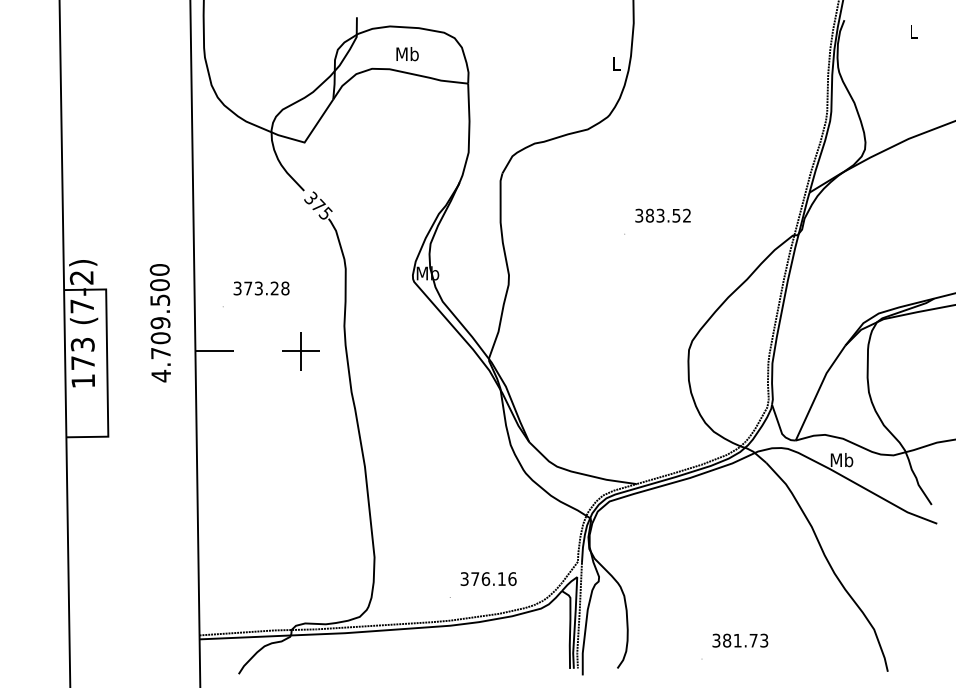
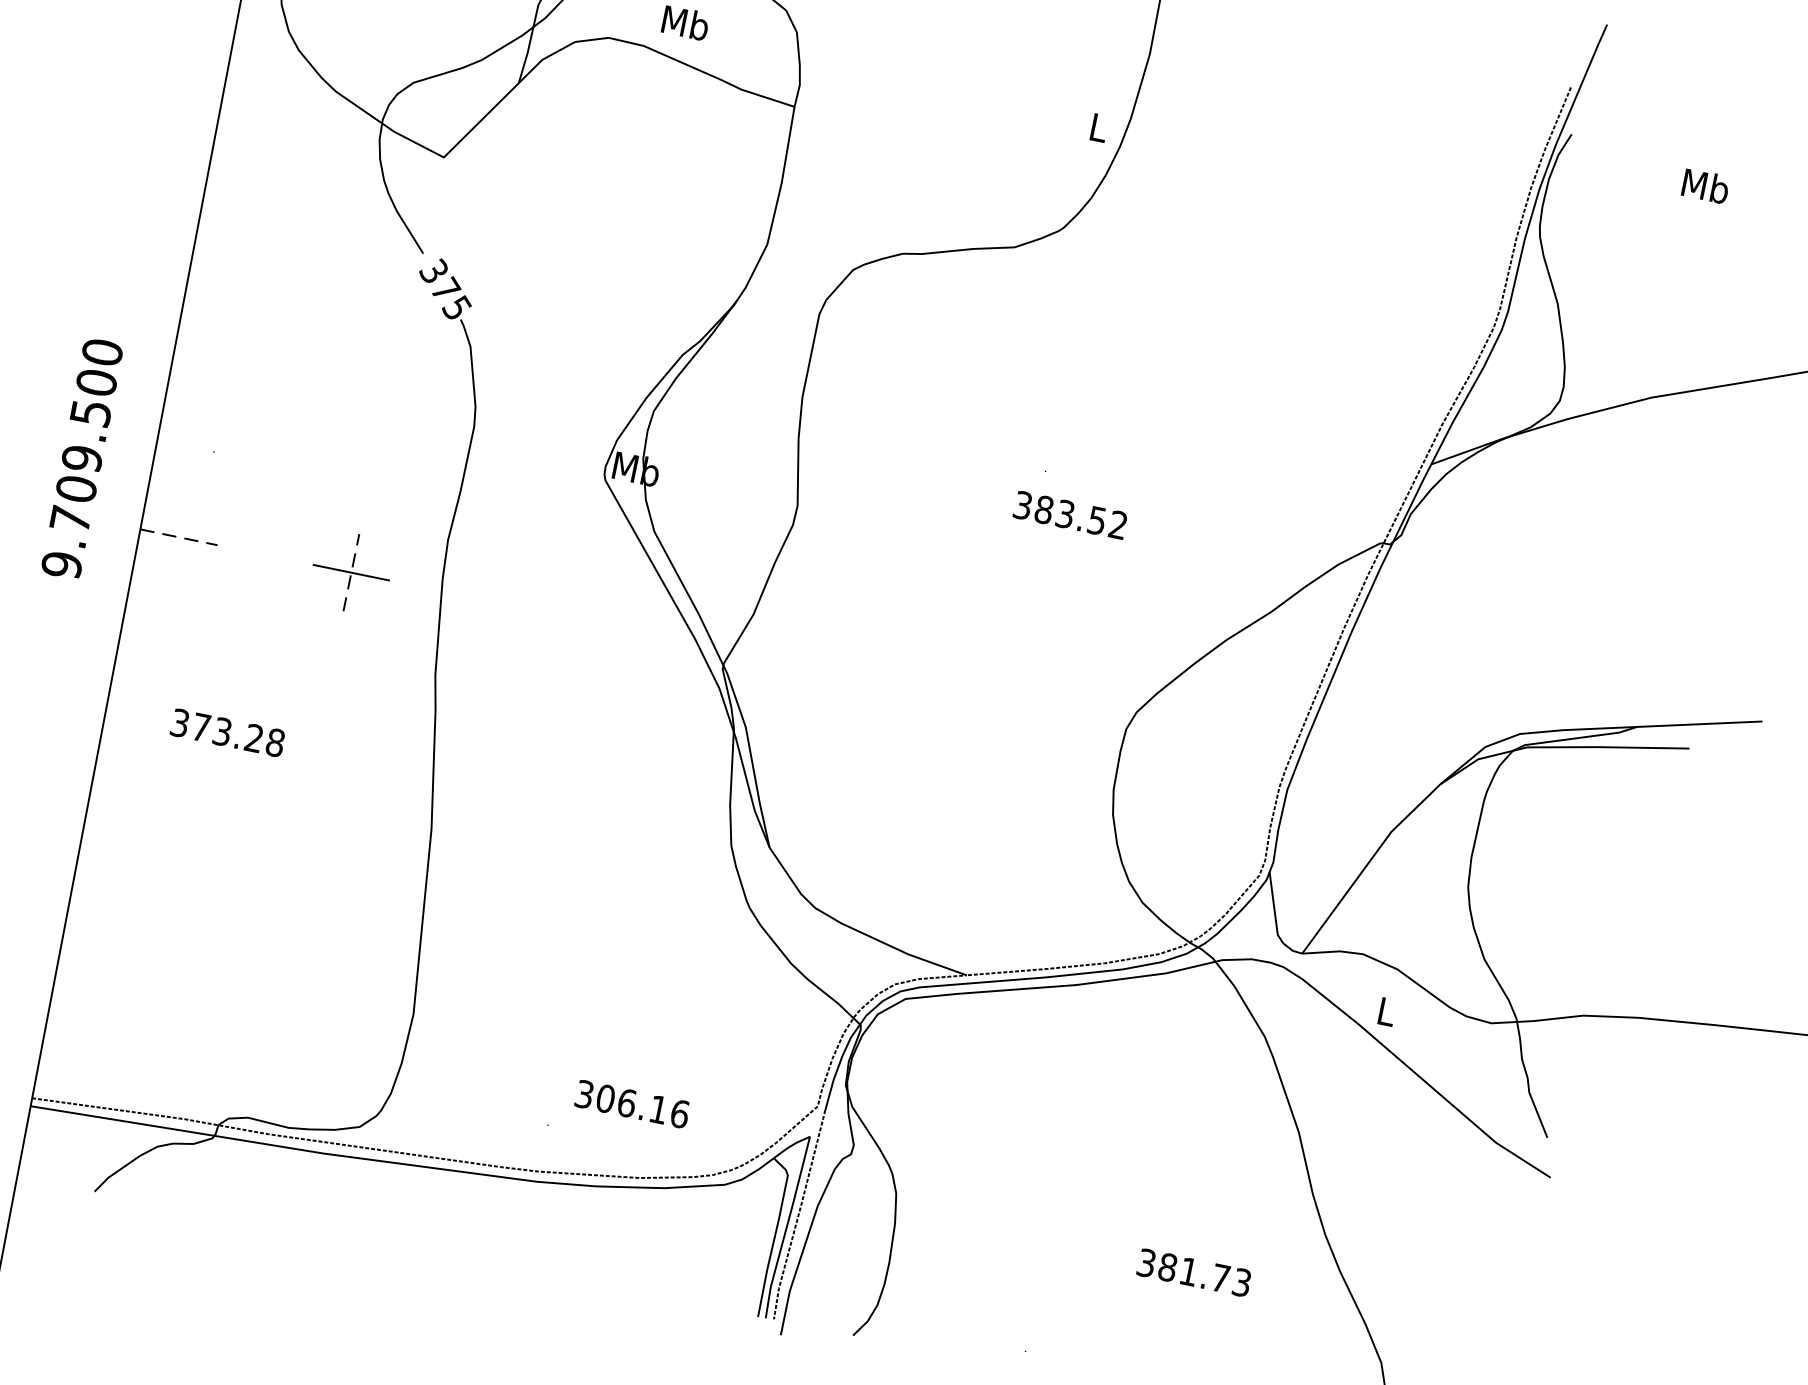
text: (913, 31) -> (1704, 185), L -> Mb
text: (662, 215) -> (1069, 514), moved
text: (261, 288) -> (227, 732), moved
line: (301, 350) -> (352, 571), solid -> dashed
line: (215, 351) -> (180, 538), solid -> dashed
text: (161, 375) -> (62, 563), 4.709.500 -> 9.709.500
text: (841, 460) -> (1385, 1012), Mb -> L
text: (475, 578) -> (606, 1097), 376.16 -> 306.16
text: (740, 640) -> (1194, 1272), moved

